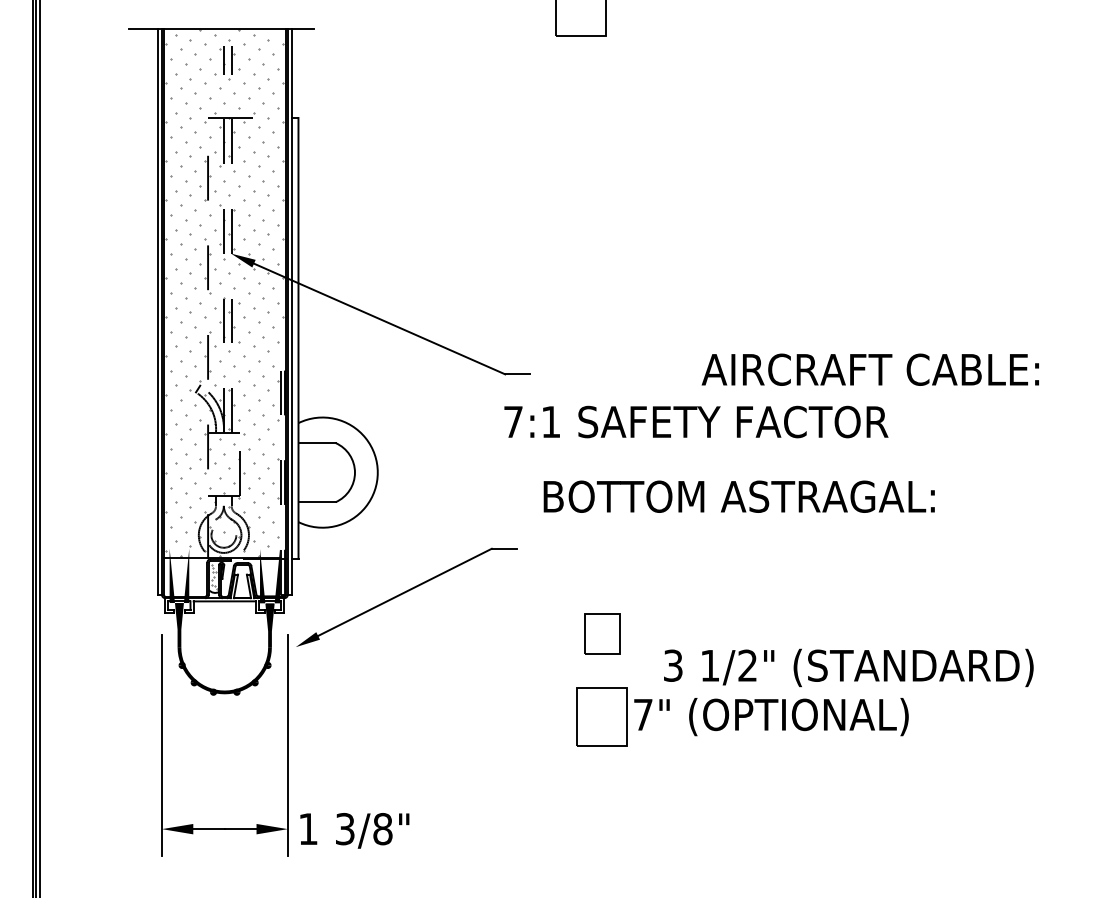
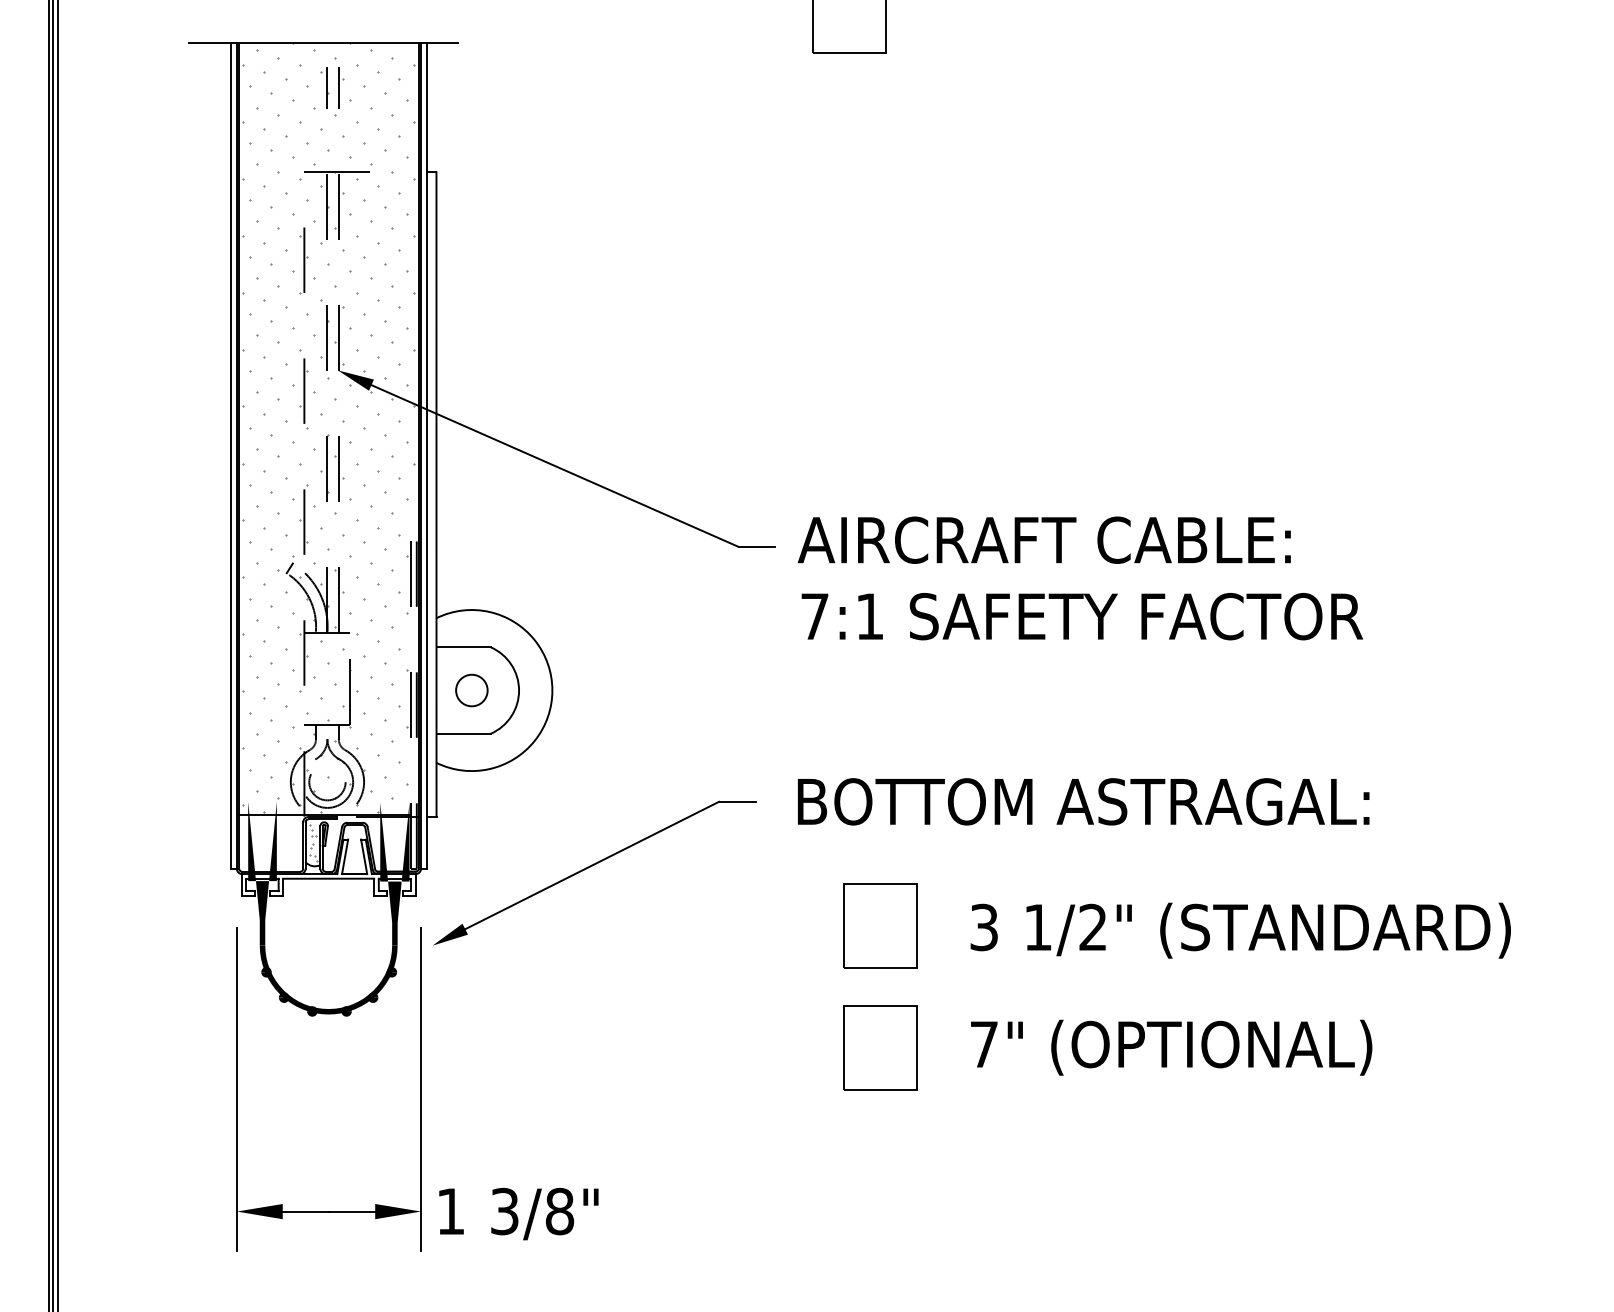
text: (869, 369) -> (1043, 539), moved
text: (696, 421) -> (1082, 615), moved
circle: (322, 472) -> (471, 690), added
text: (738, 496) -> (1082, 801), moved
part: (601, 633) -> (879, 925), size x1.43
text: (848, 667) -> (1240, 930), moved
text: (771, 717) -> (1171, 1048), moved

